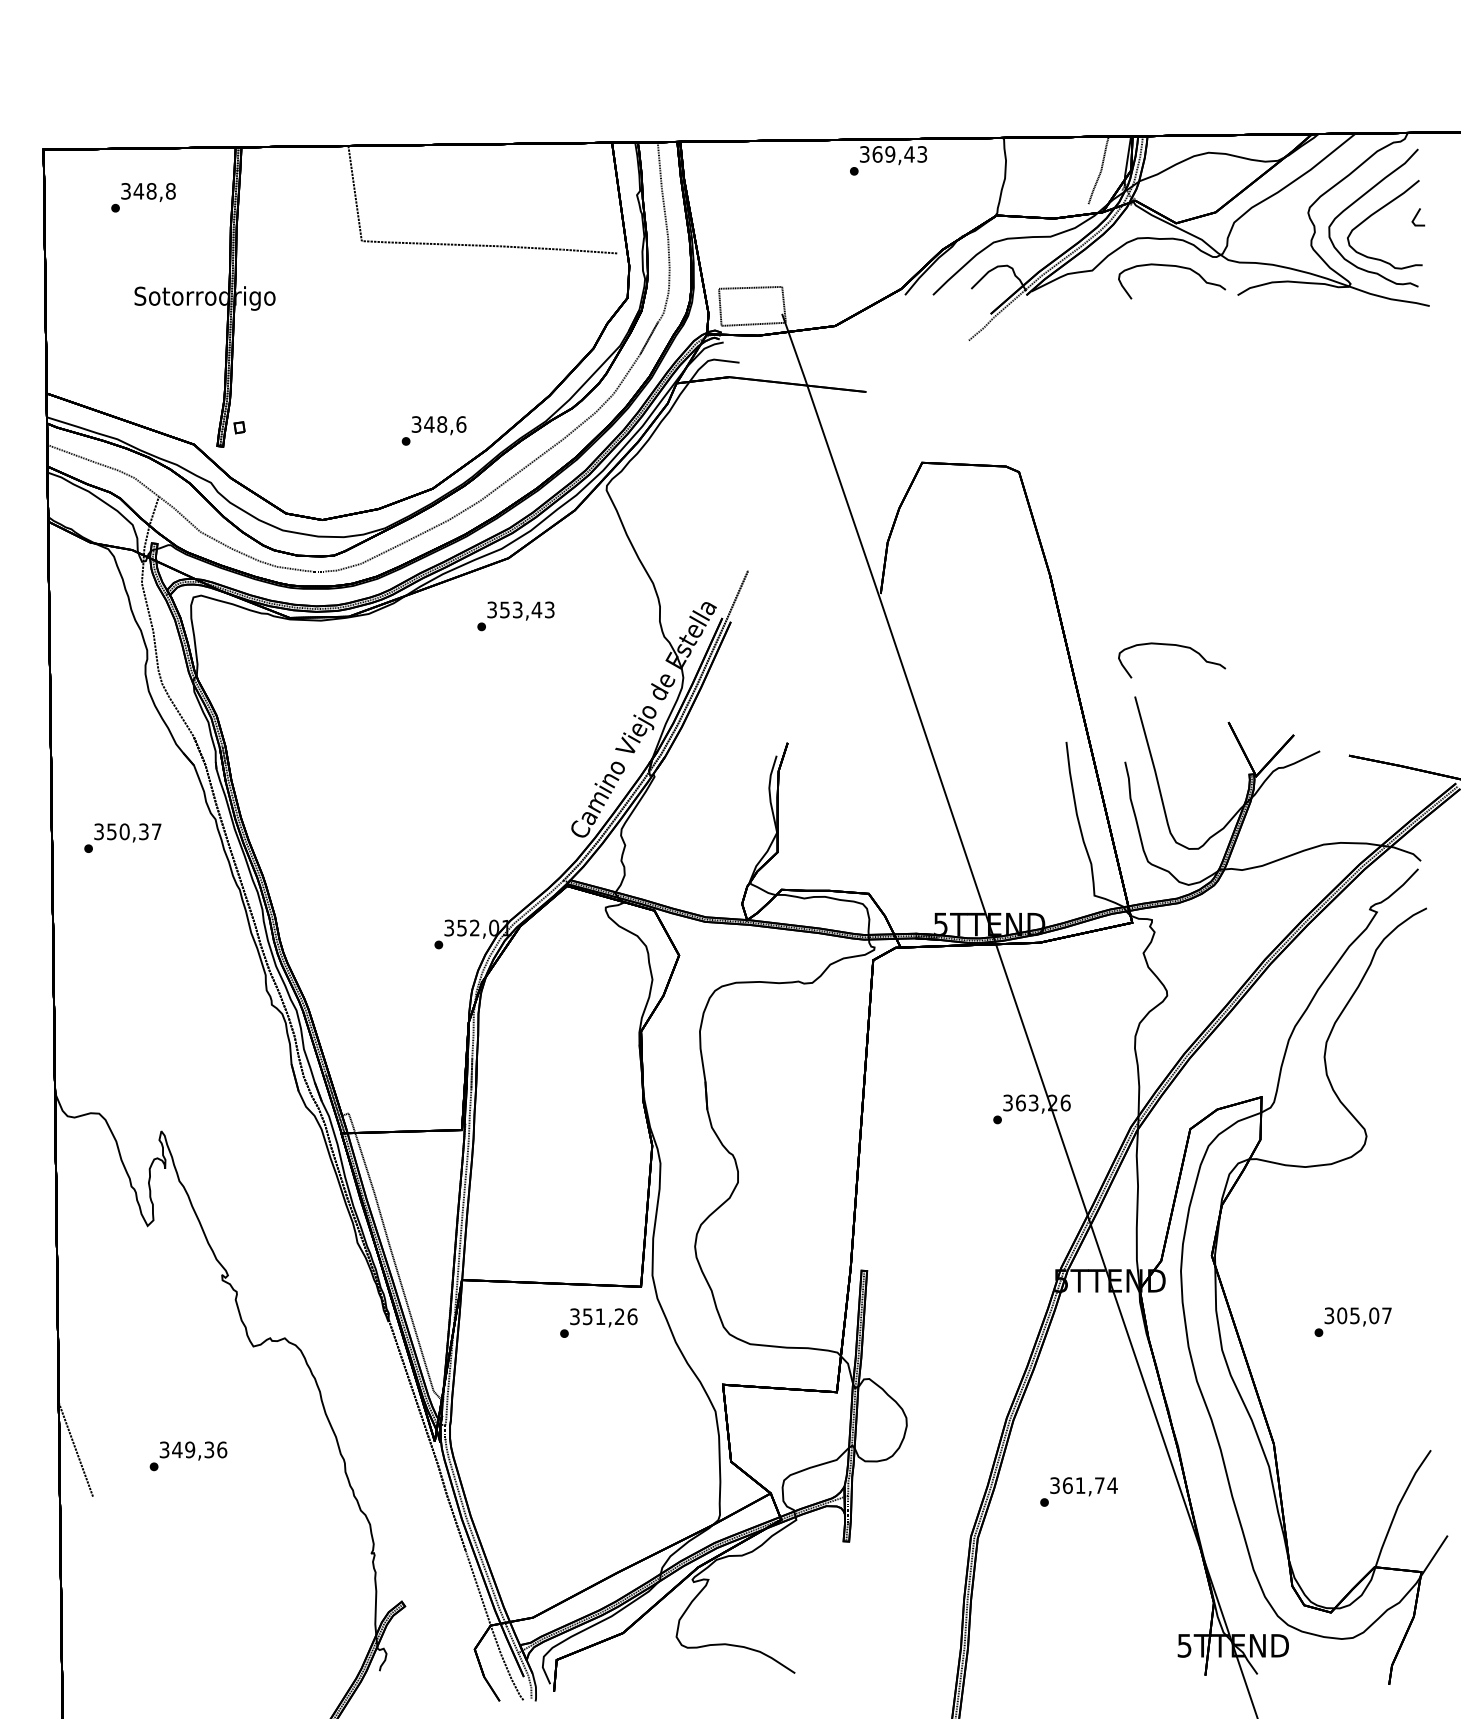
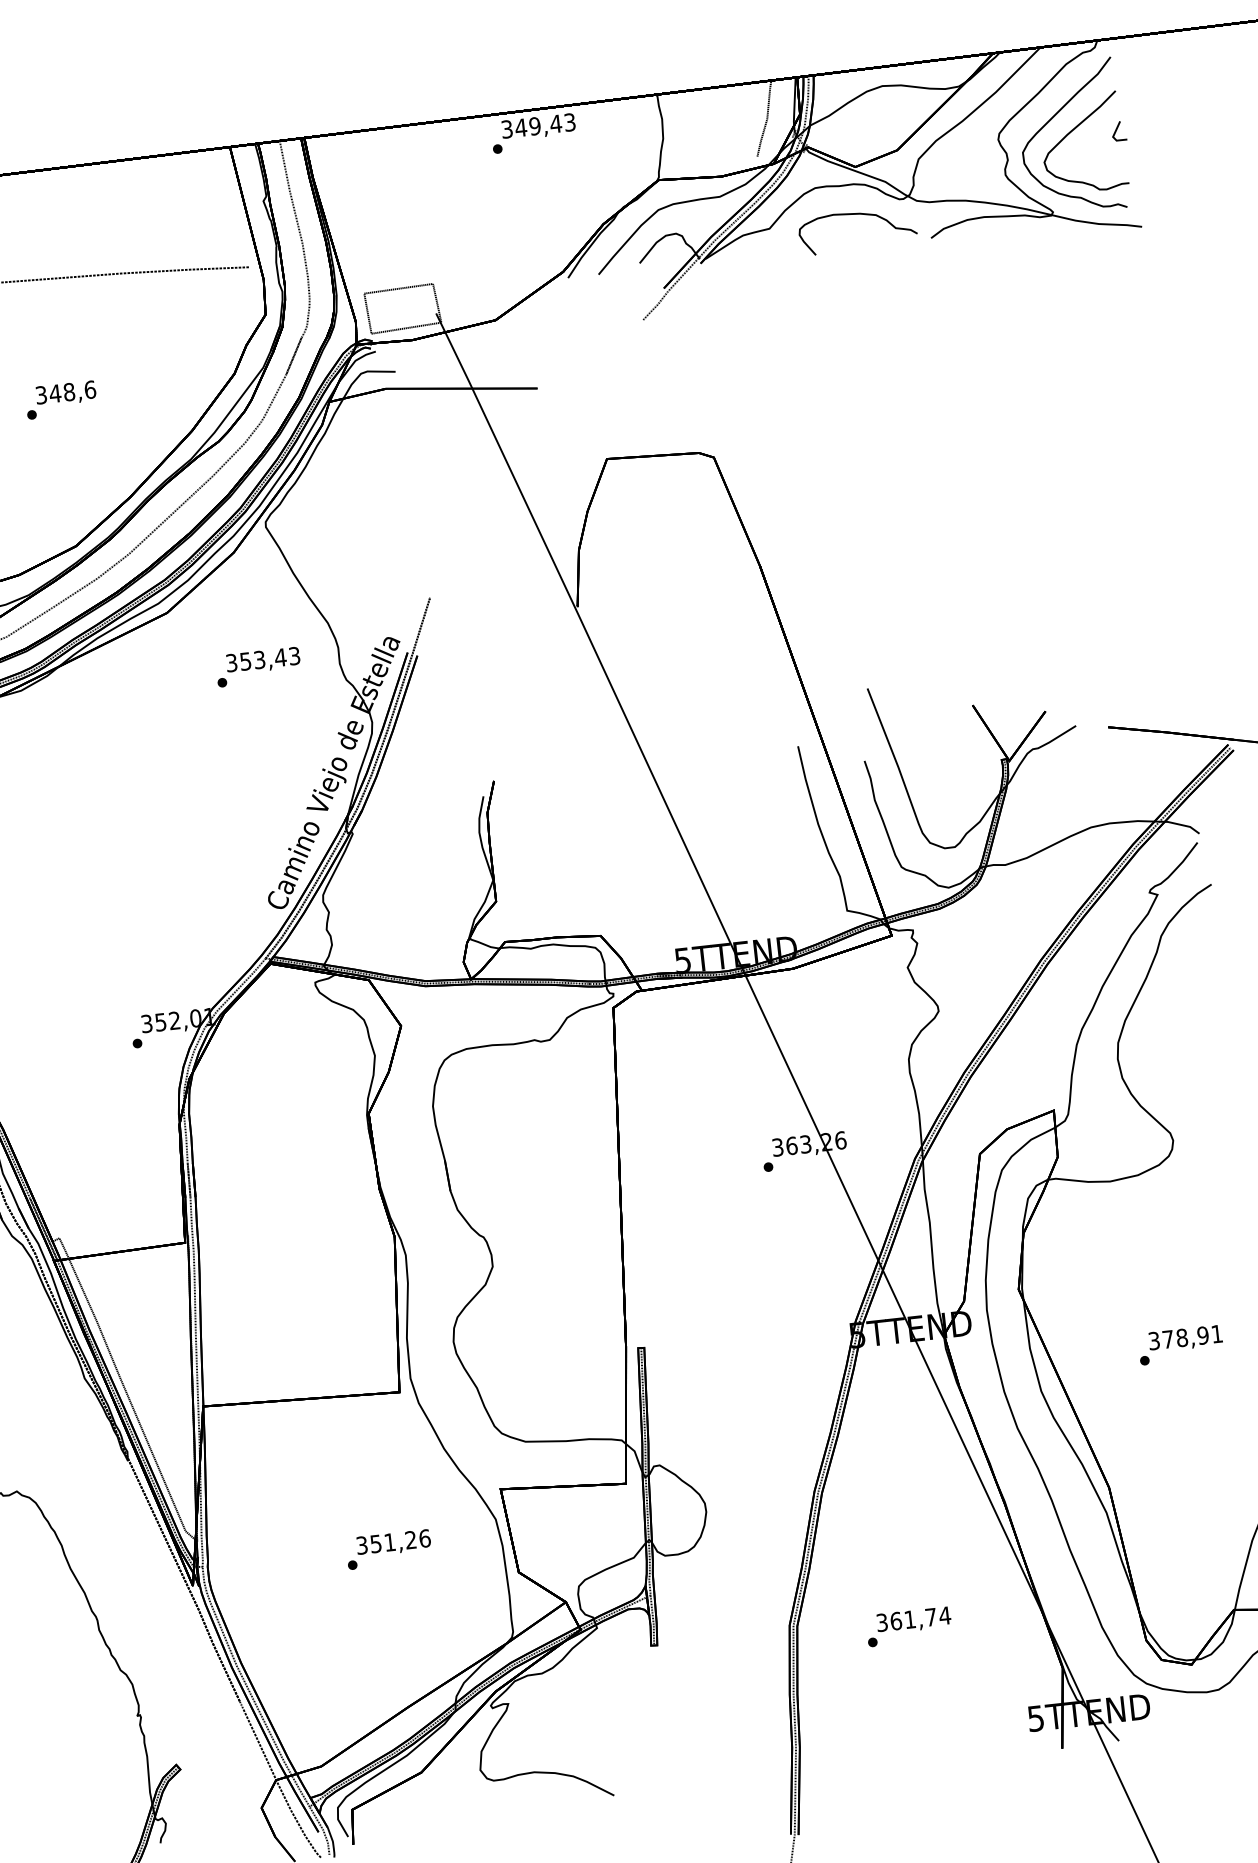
text: (877, 154) -> (521, 127), 369,43 -> 349,43
text: (433, 430) -> (60, 399), moved
text: (515, 616) -> (258, 667), moved
curve: (1176, 646) -> (906, 628), removed
text: (1364, 1315) -> (1192, 1336), 305,07 -> 378,91
text: (598, 1322) -> (388, 1548), moved
text: (1078, 1491) -> (908, 1626), moved

